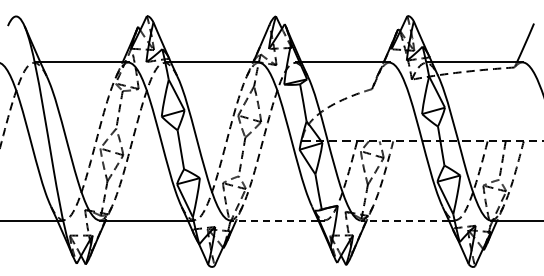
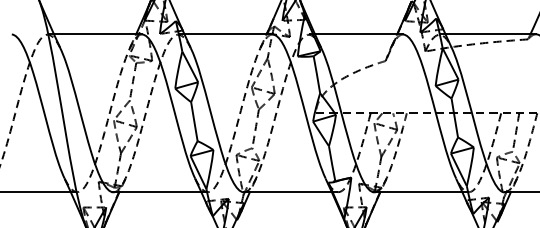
line: (273, 220) -> (287, 192), dashed -> solid
line: (404, 220) -> (418, 192), dashed -> solid

